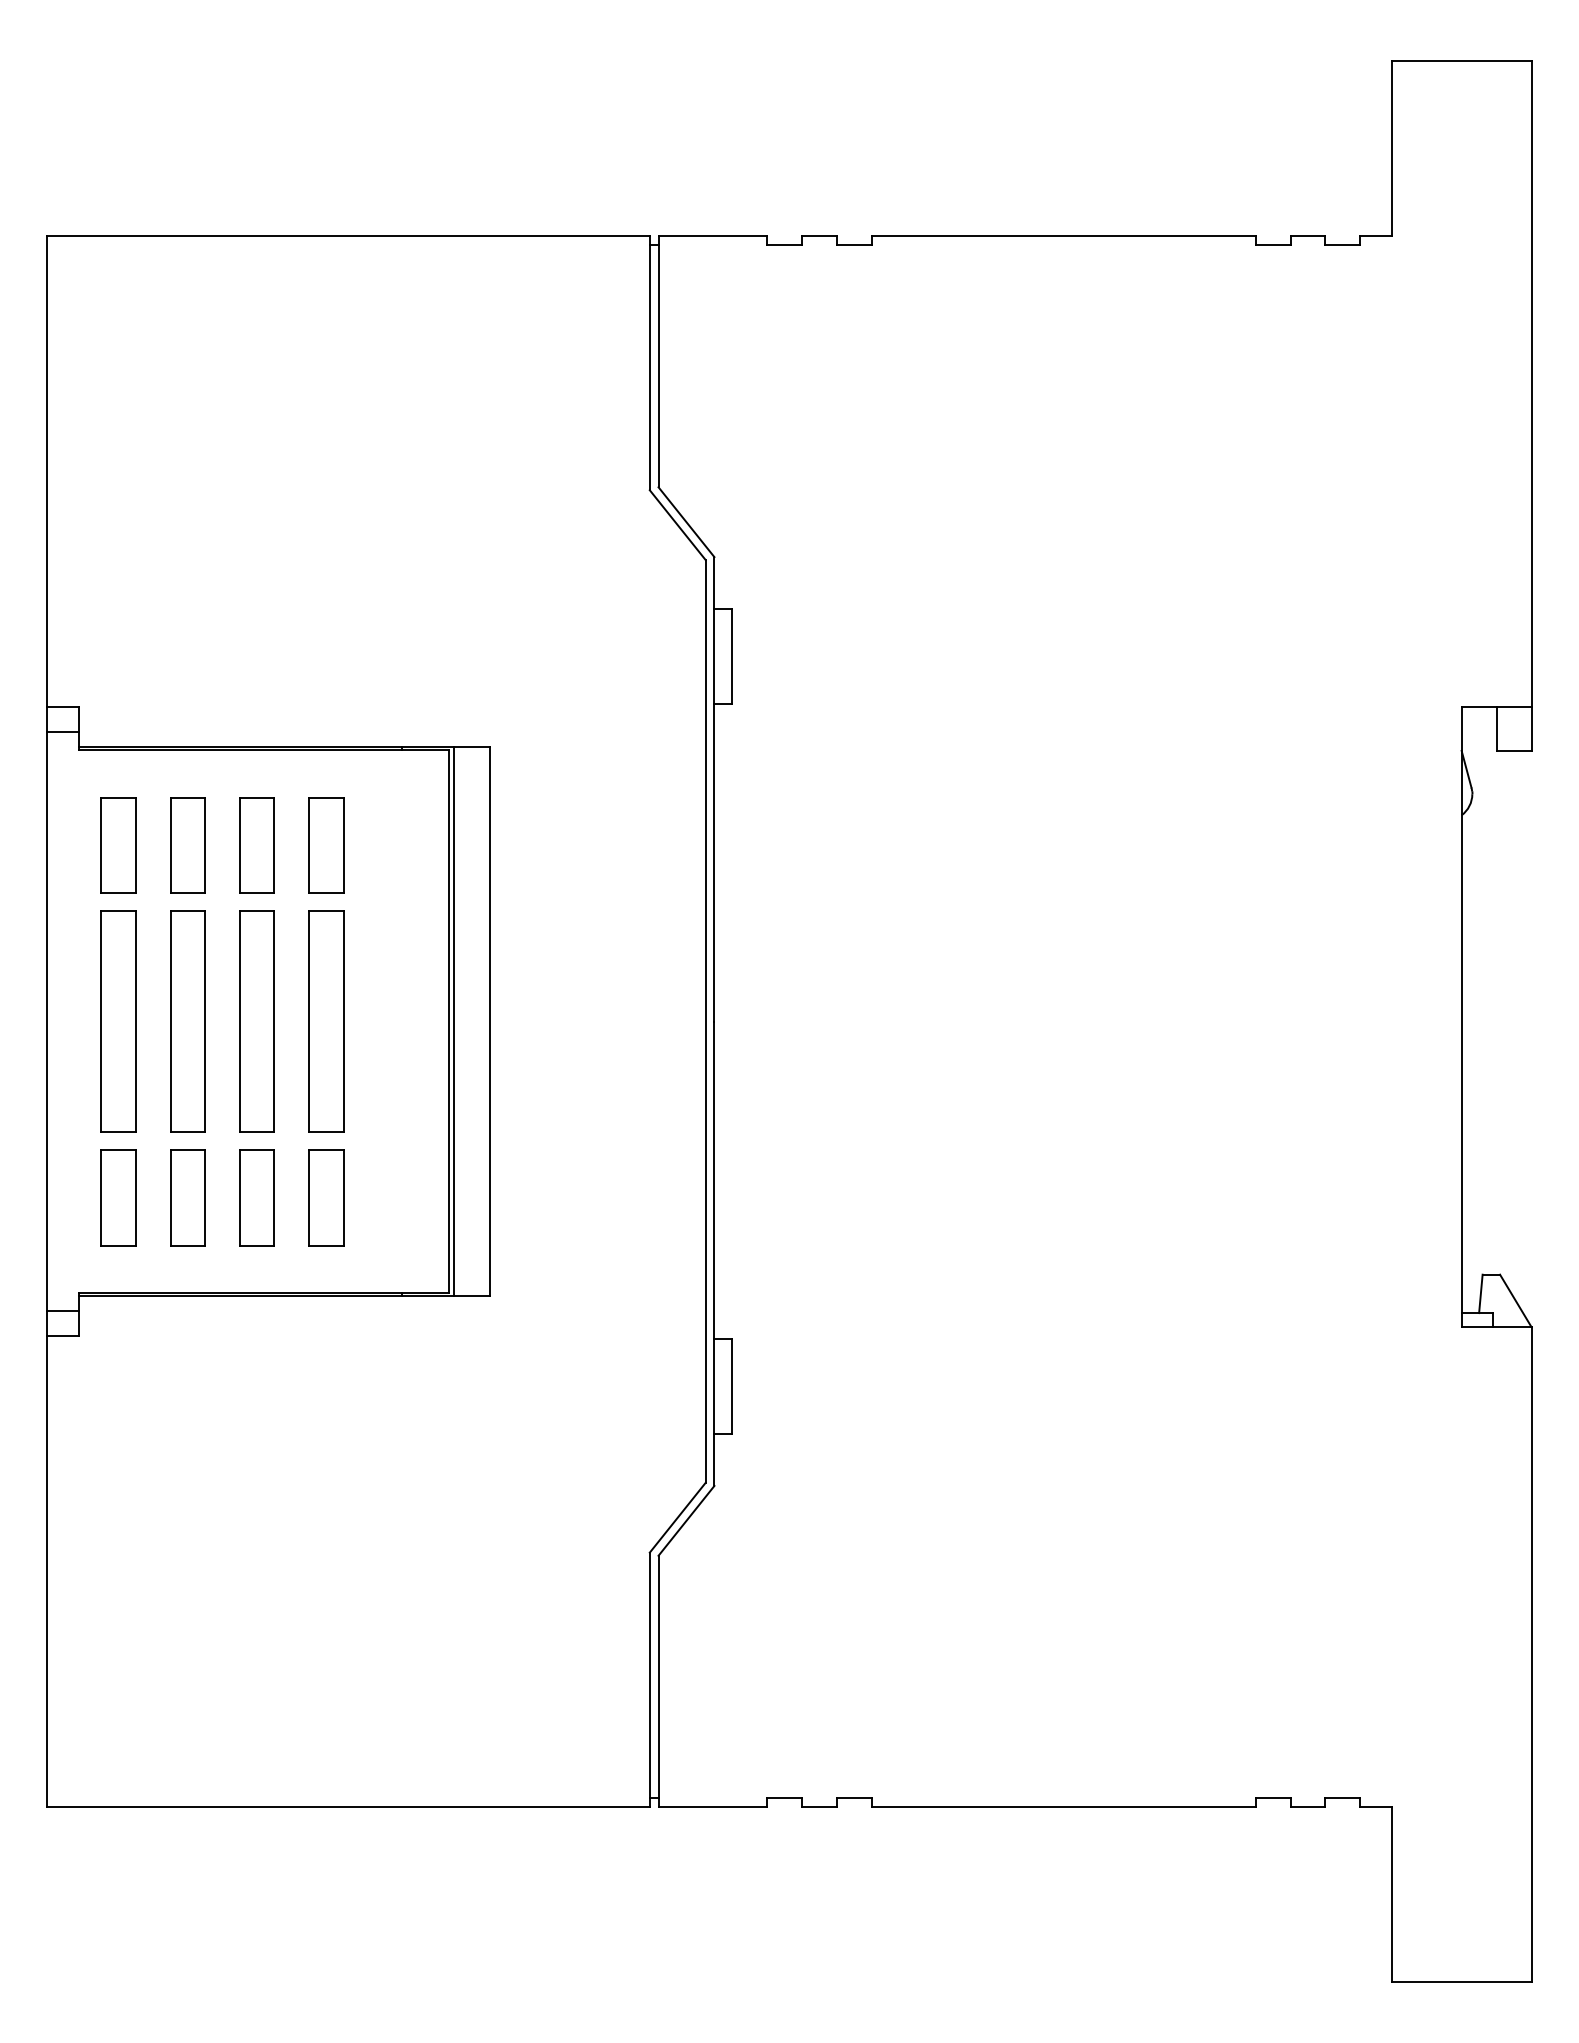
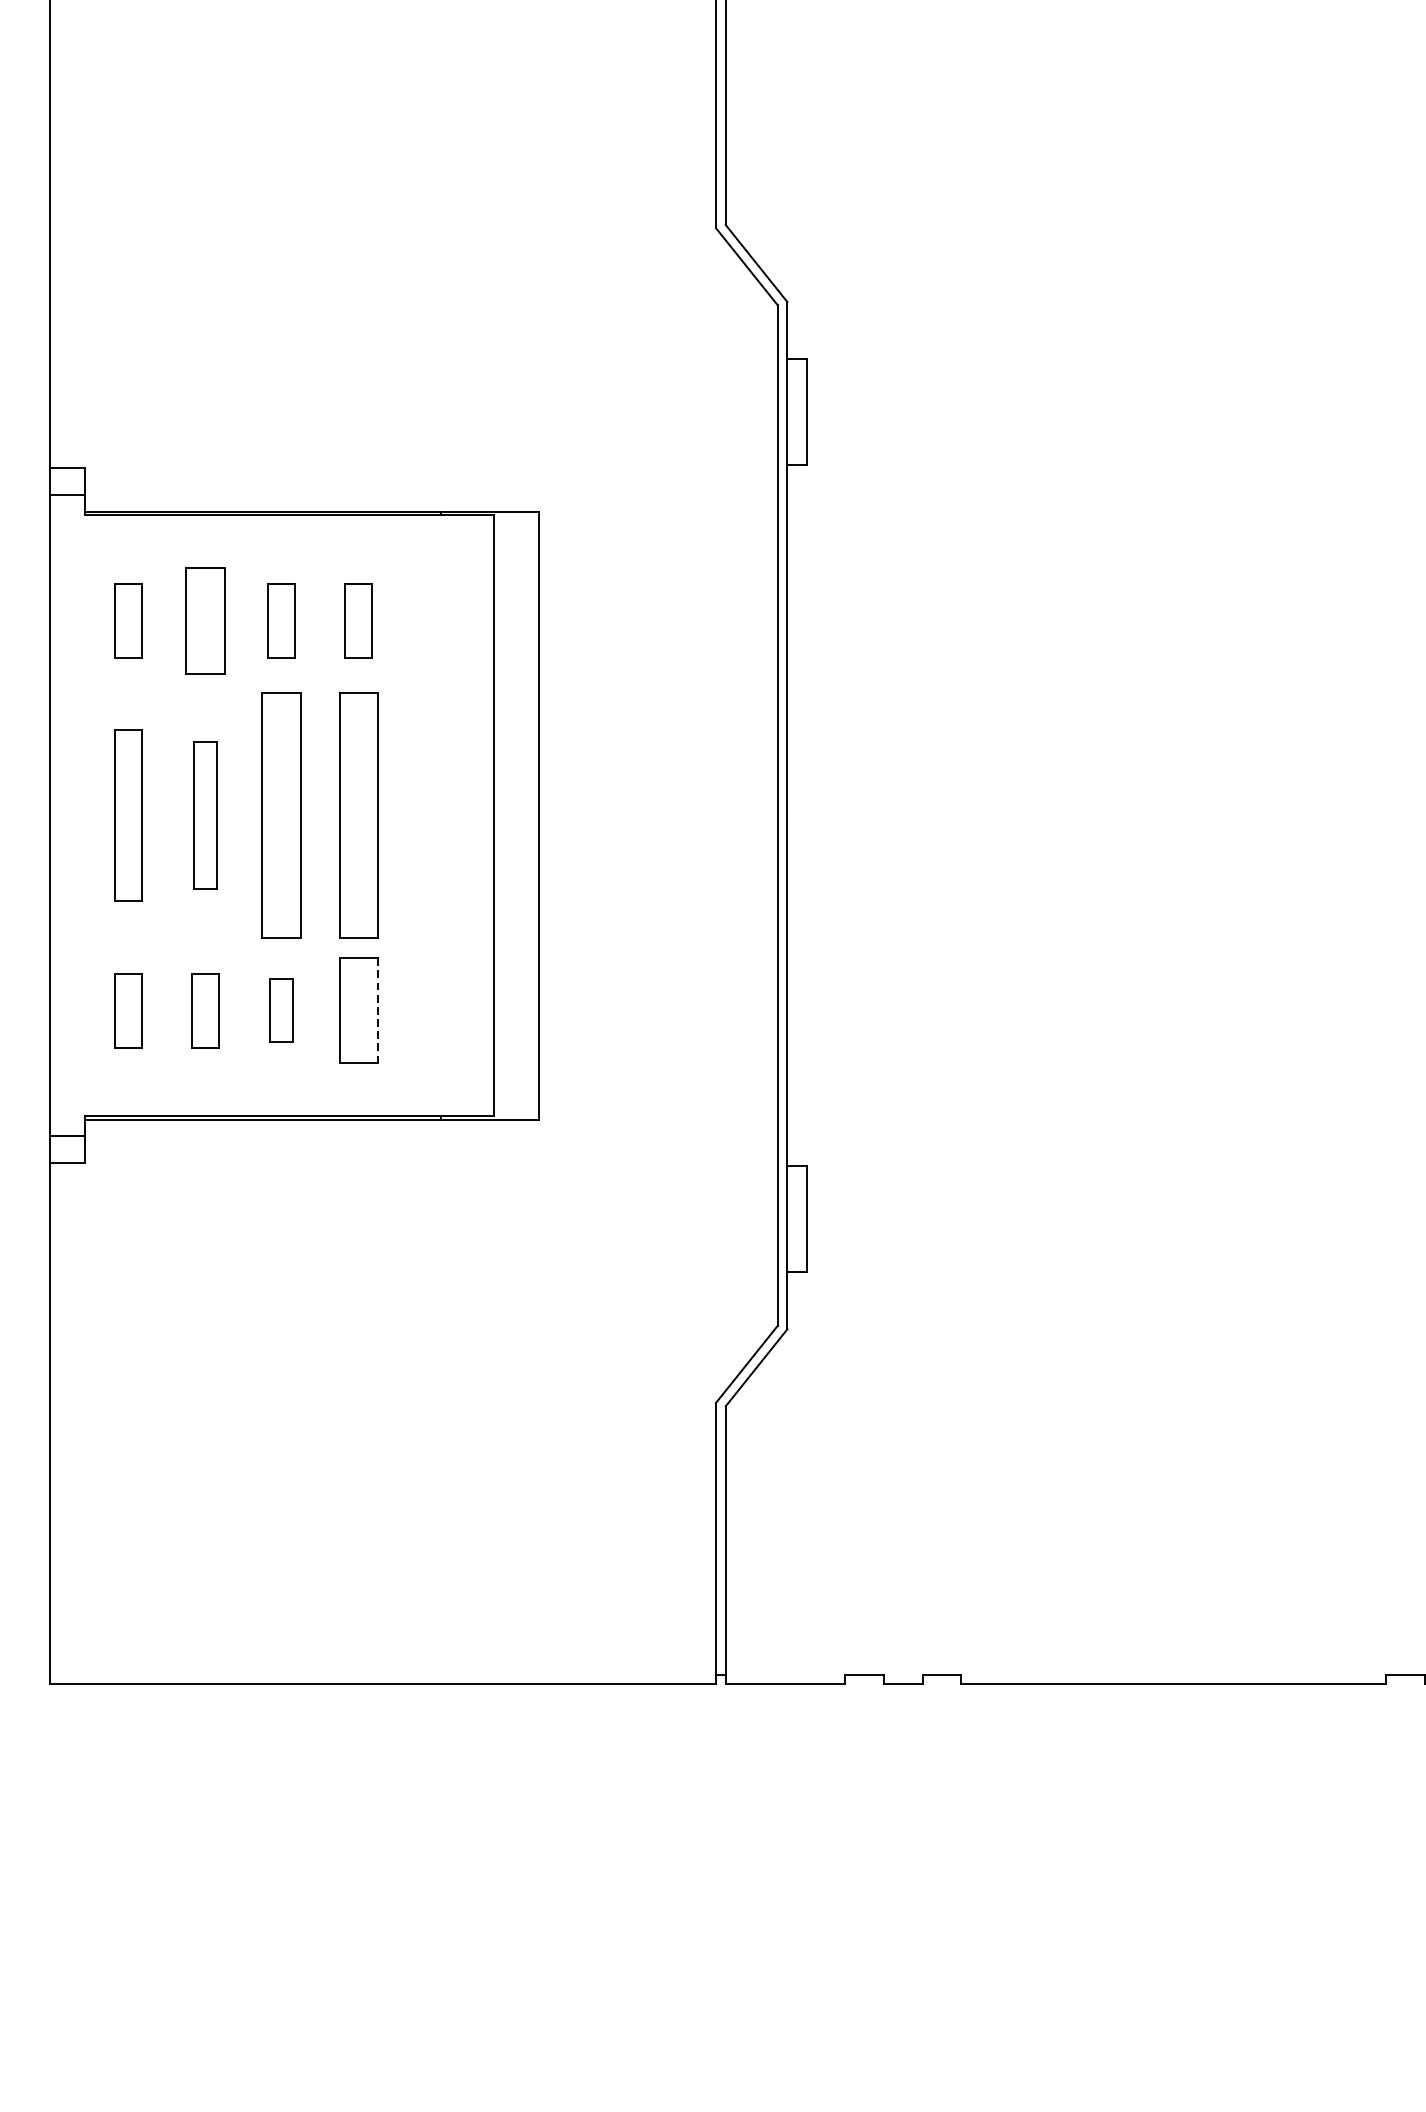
part: (118, 845) -> (128, 621), size x0.7
part: (256, 845) -> (281, 621), size x0.7
part: (326, 845) -> (358, 621), size x0.7
part: (118, 1021) -> (128, 815), size x0.7
part: (187, 1021) -> (204, 815), size x0.6
line: (454, 1021) -> (500, 815), removed
part: (118, 1197) -> (128, 1010), size x0.7
part: (187, 1197) -> (204, 1010), size x0.7
part: (256, 1197) -> (281, 1010), size x0.6
line: (344, 1197) -> (378, 1010), solid -> dashed

